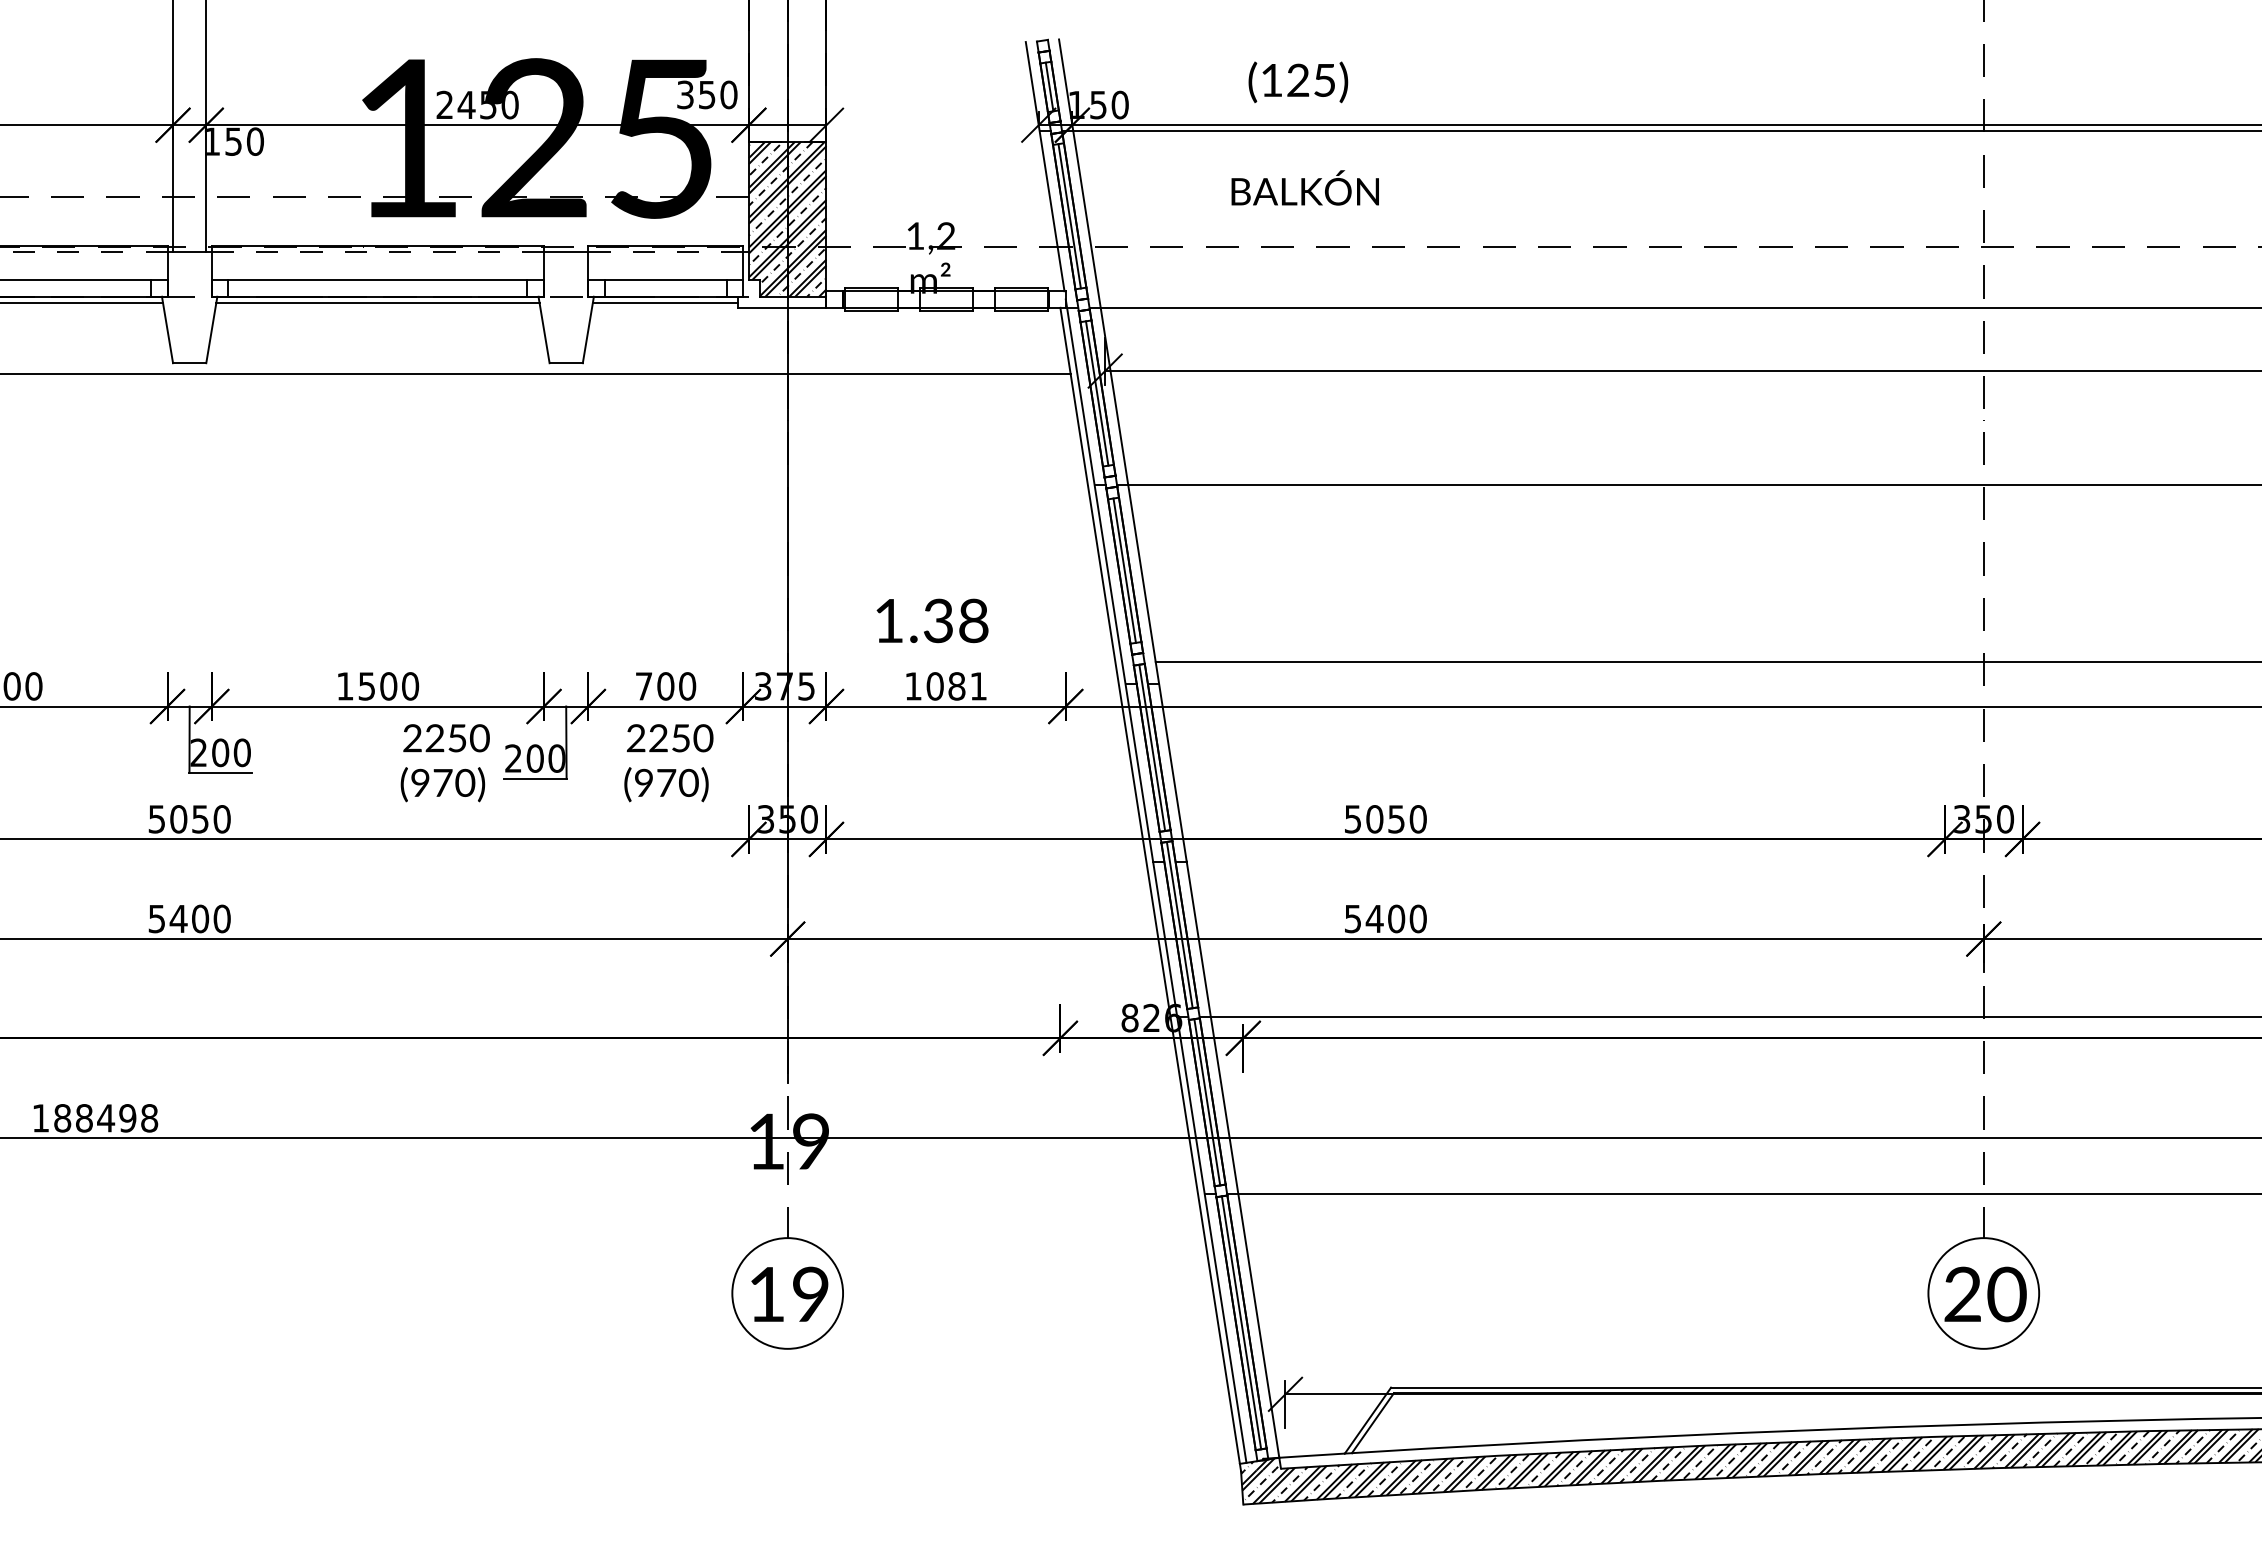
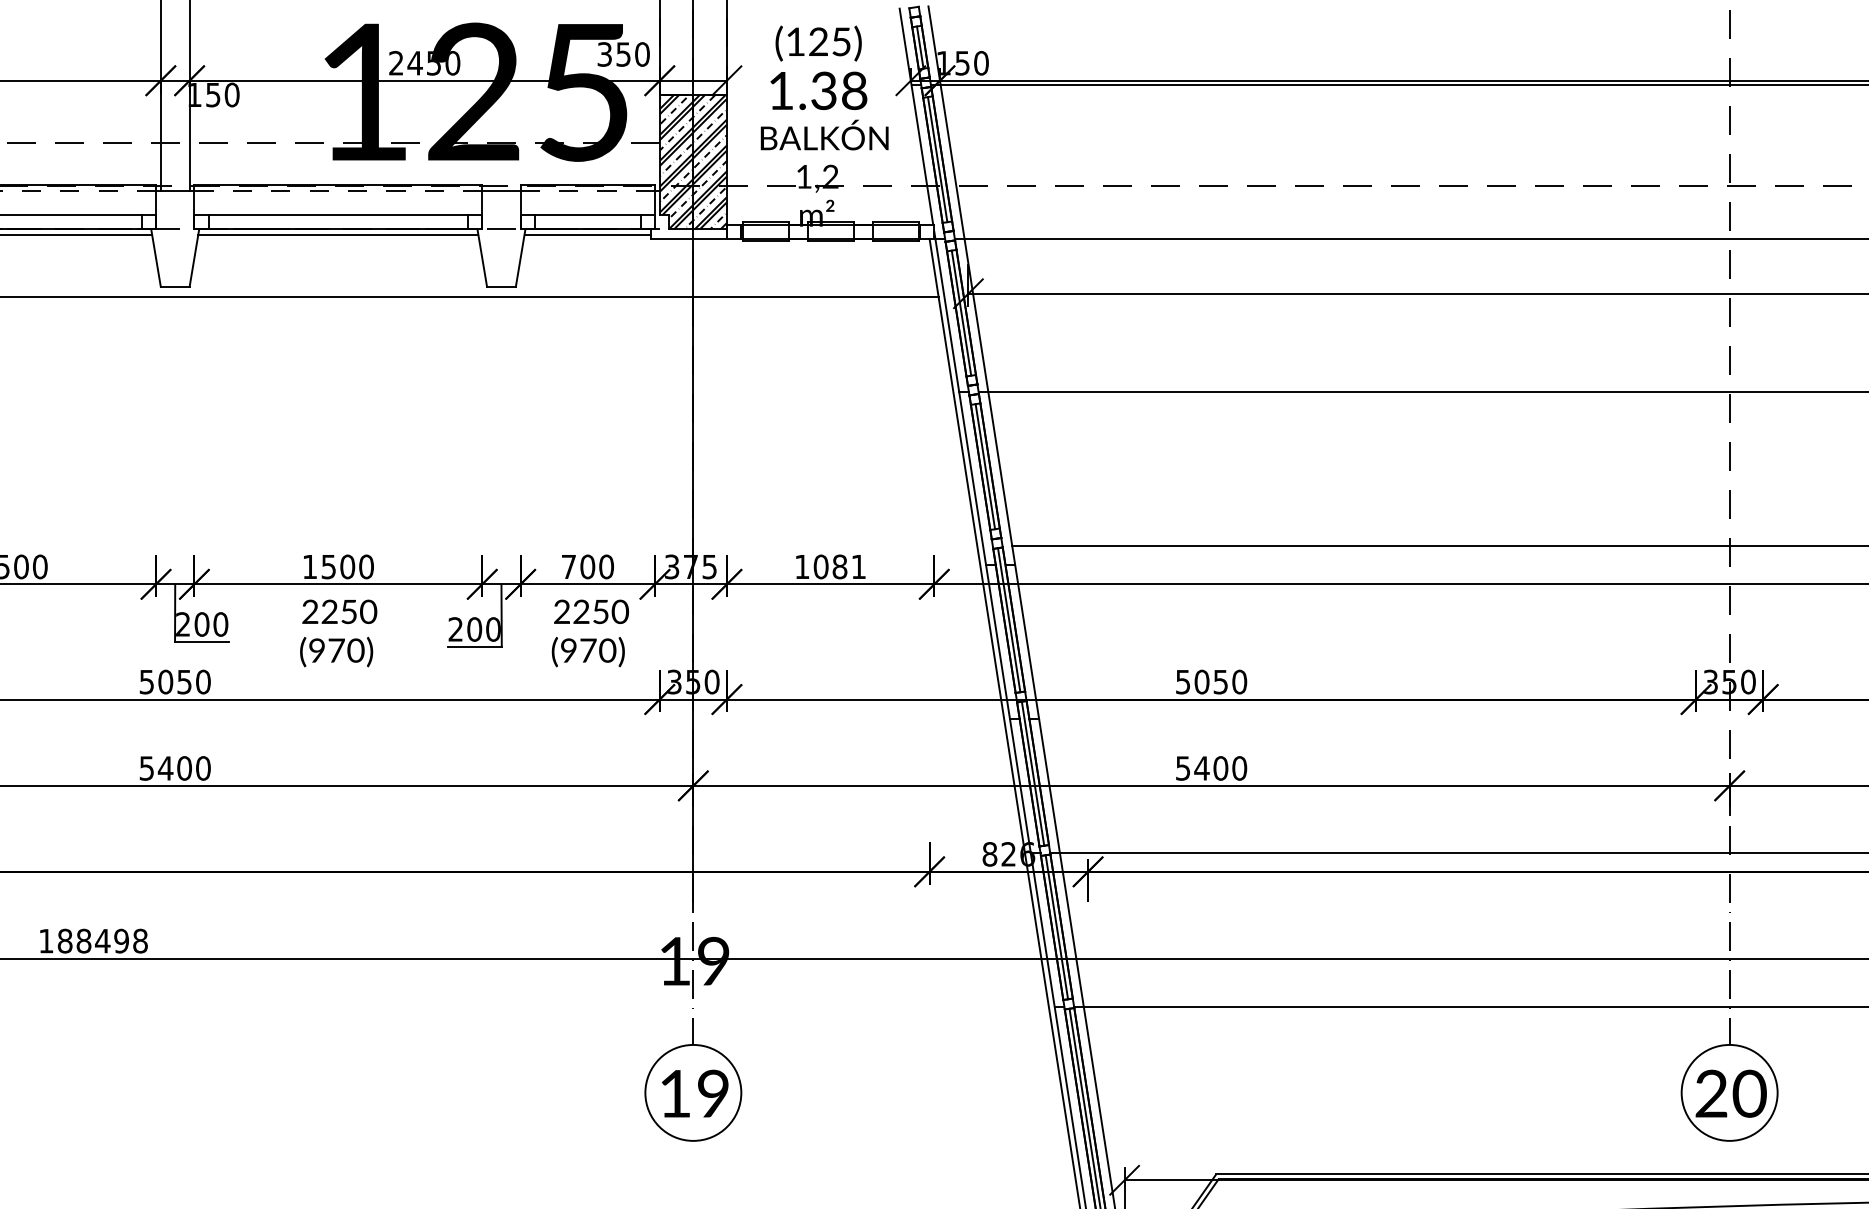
text: (1298, 82) -> (818, 43), moved
text: (1304, 187) -> (824, 134), moved
text: (932, 620) -> (818, 90), moved
text: (444, 763) -> (337, 633), moved

